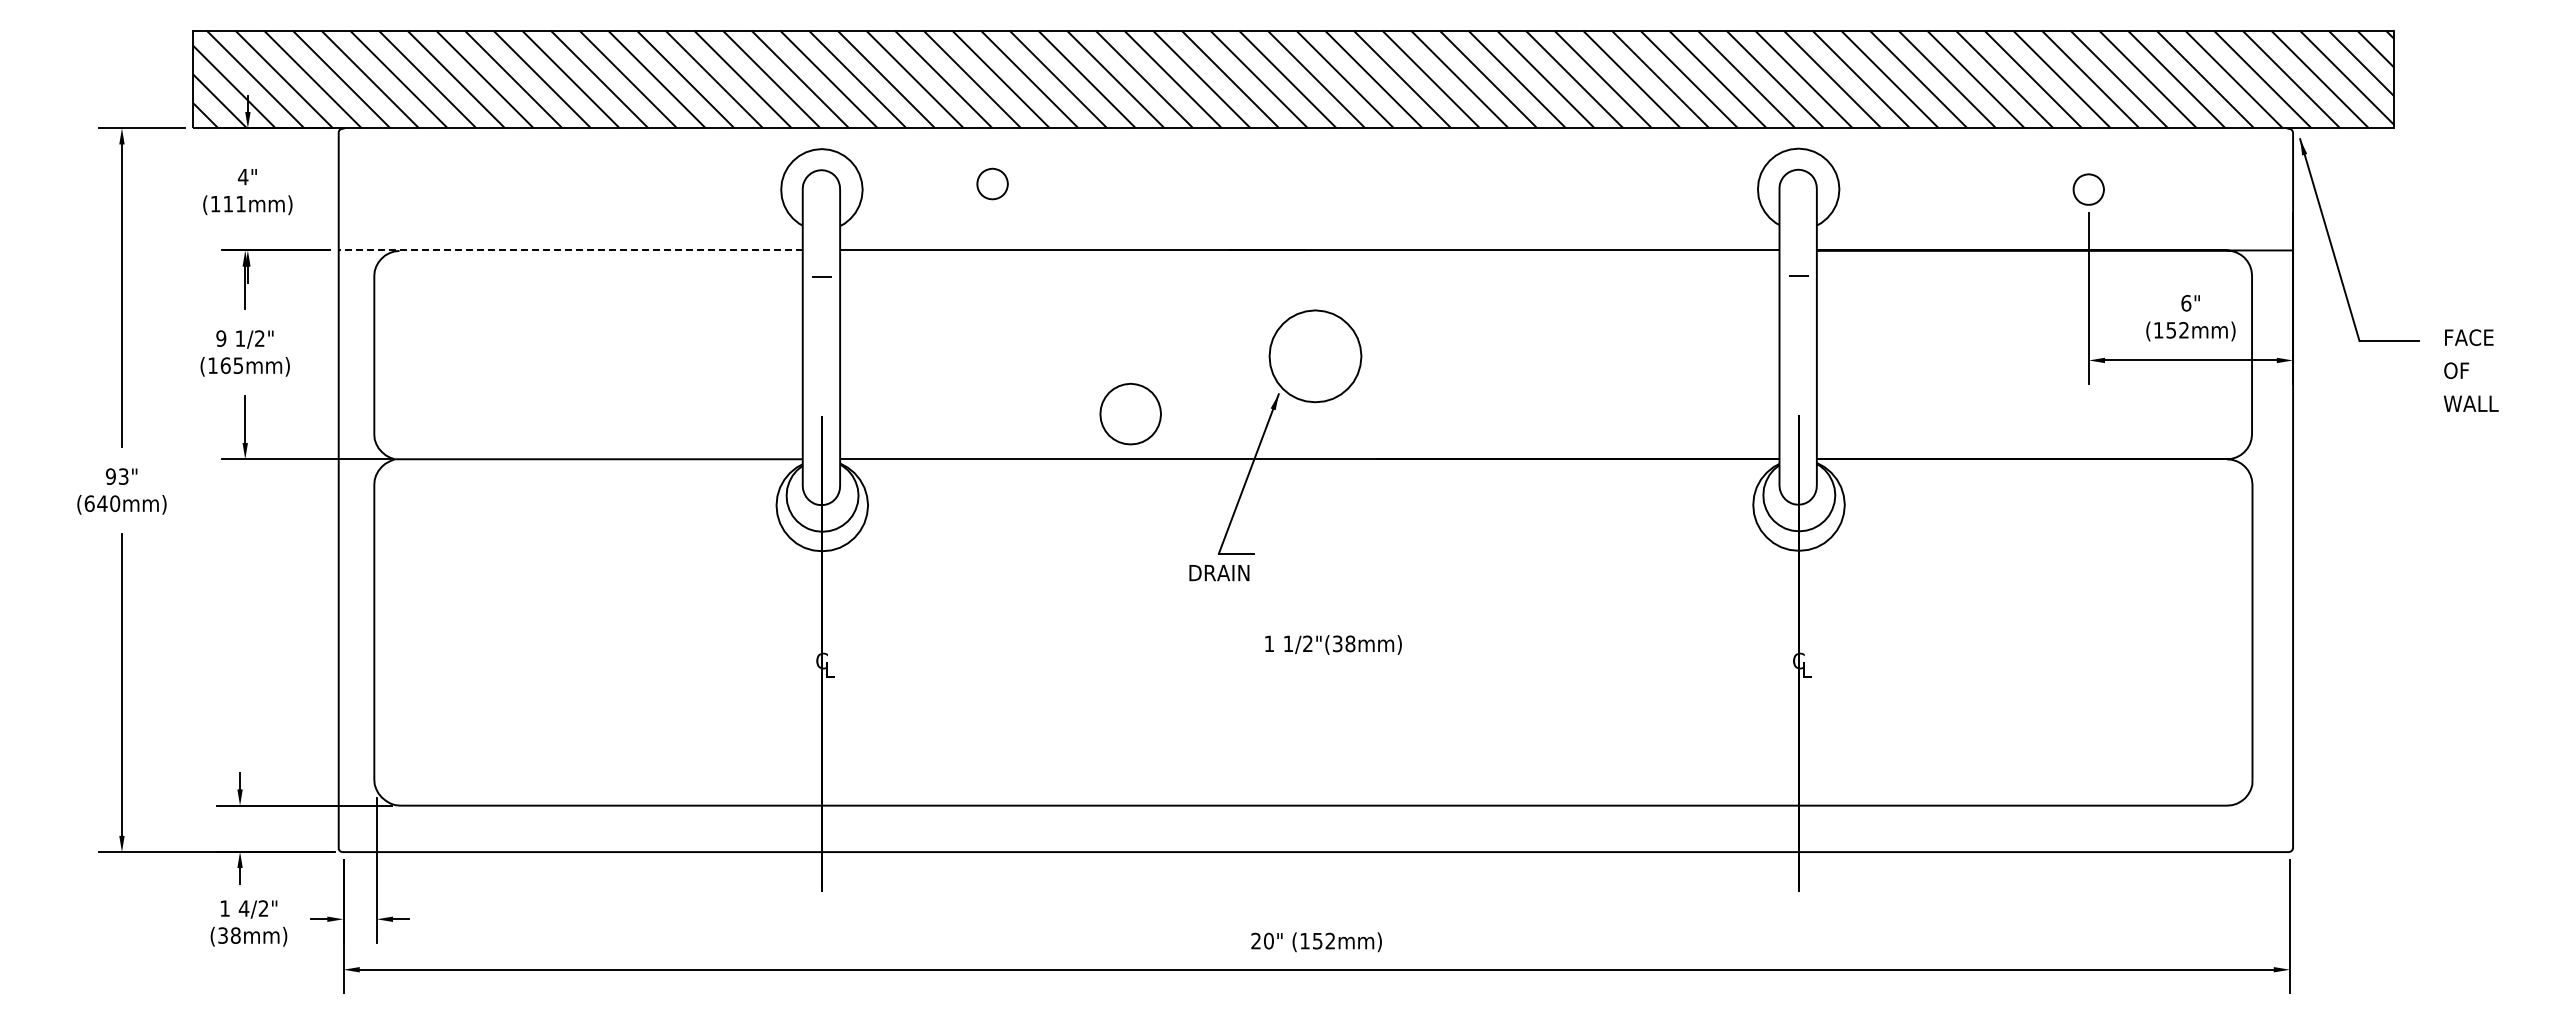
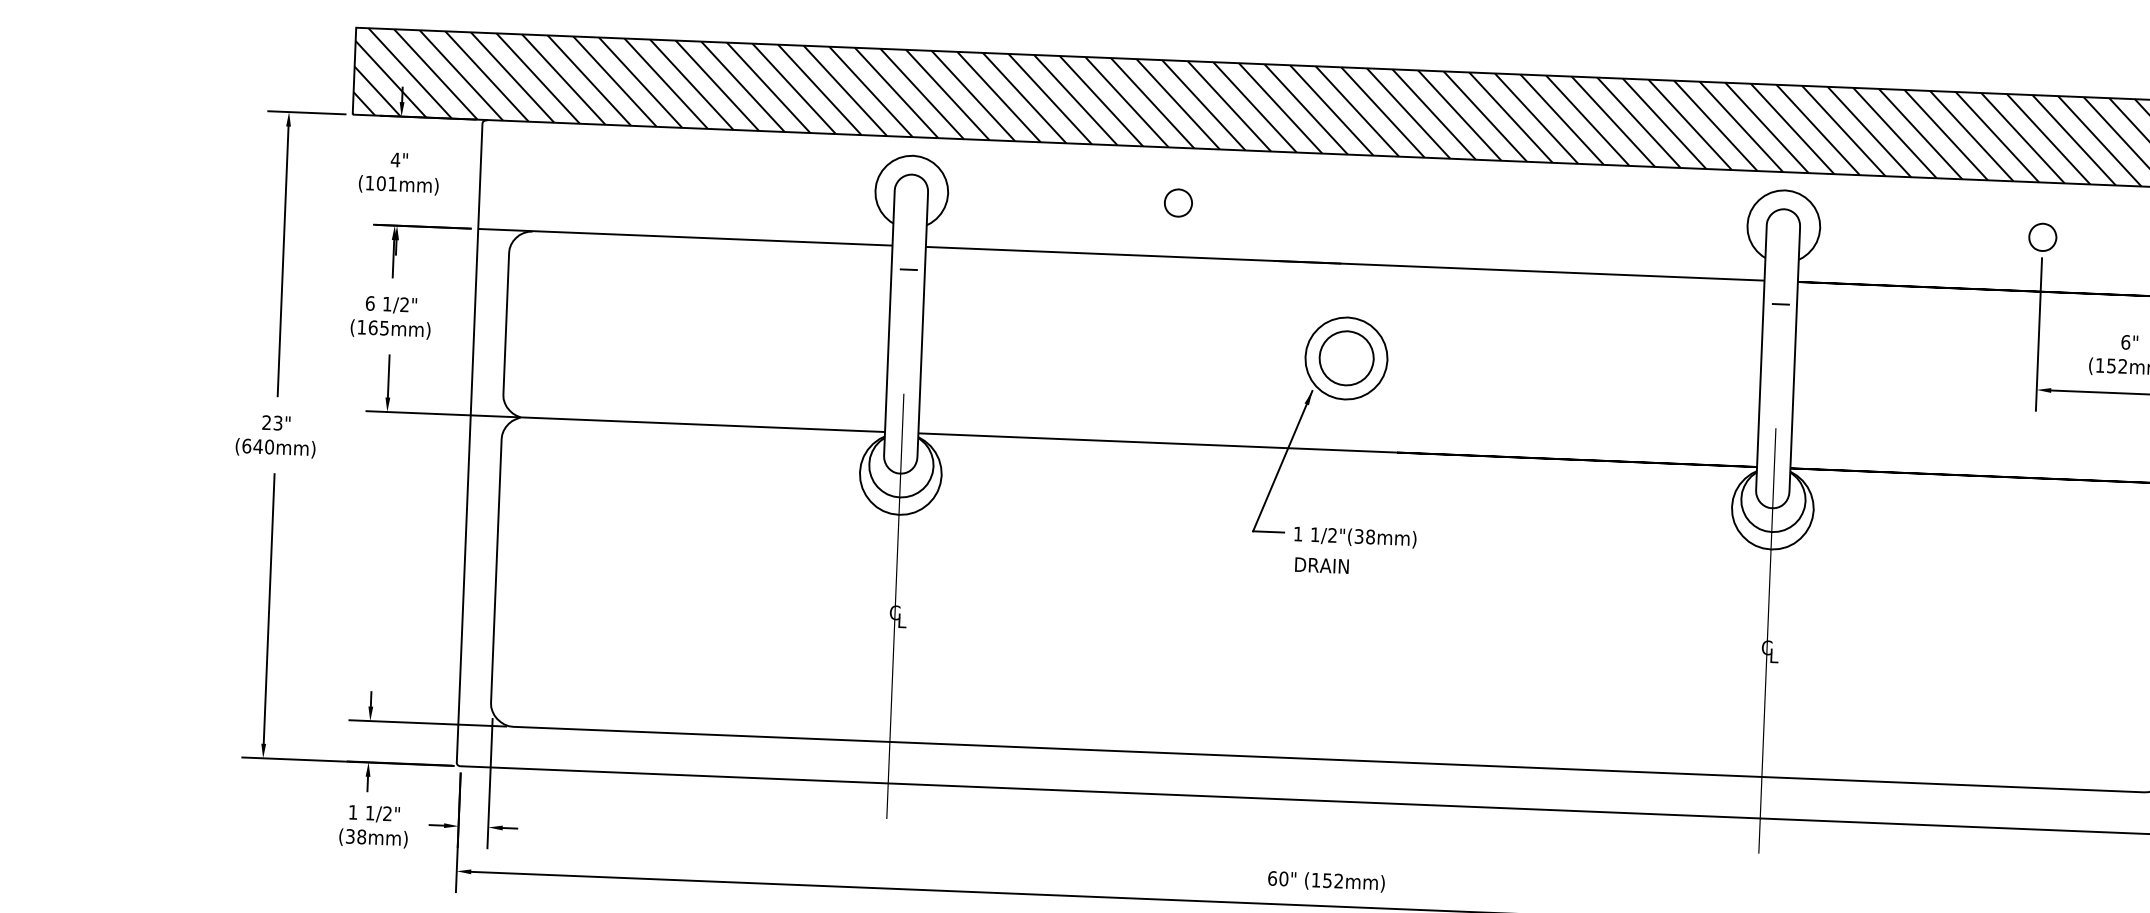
part: (992, 183) -> (1178, 202), moved
text: (228, 203) -> (381, 183), (111mm) -> (101mm)
line: (570, 250) -> (685, 237), dashed -> solid
text: (221, 338) -> (370, 303), 9 -> 6
part: (1130, 413) -> (1346, 357), moved
text: (110, 476) -> (266, 422), 93" -> 23"
text: (1219, 573) -> (1322, 566), moved
text: (1333, 644) -> (1355, 536), moved
text: (243, 908) -> (369, 813), 4/2" -> 1/2"
text: (1256, 940) -> (1272, 877), 20" -> 60"

